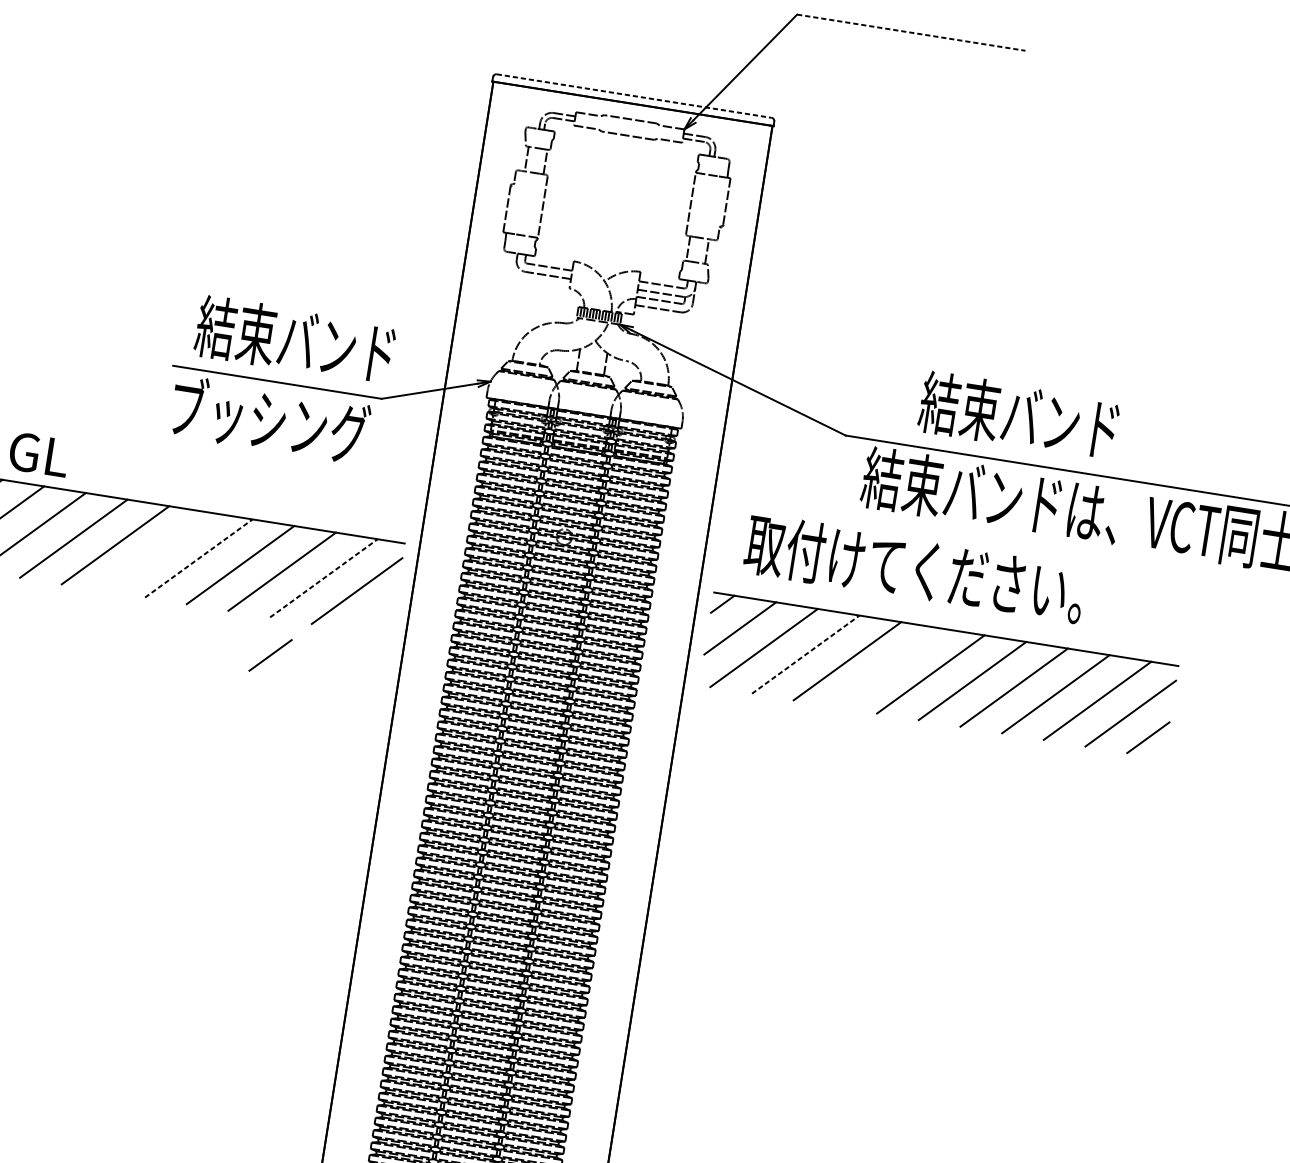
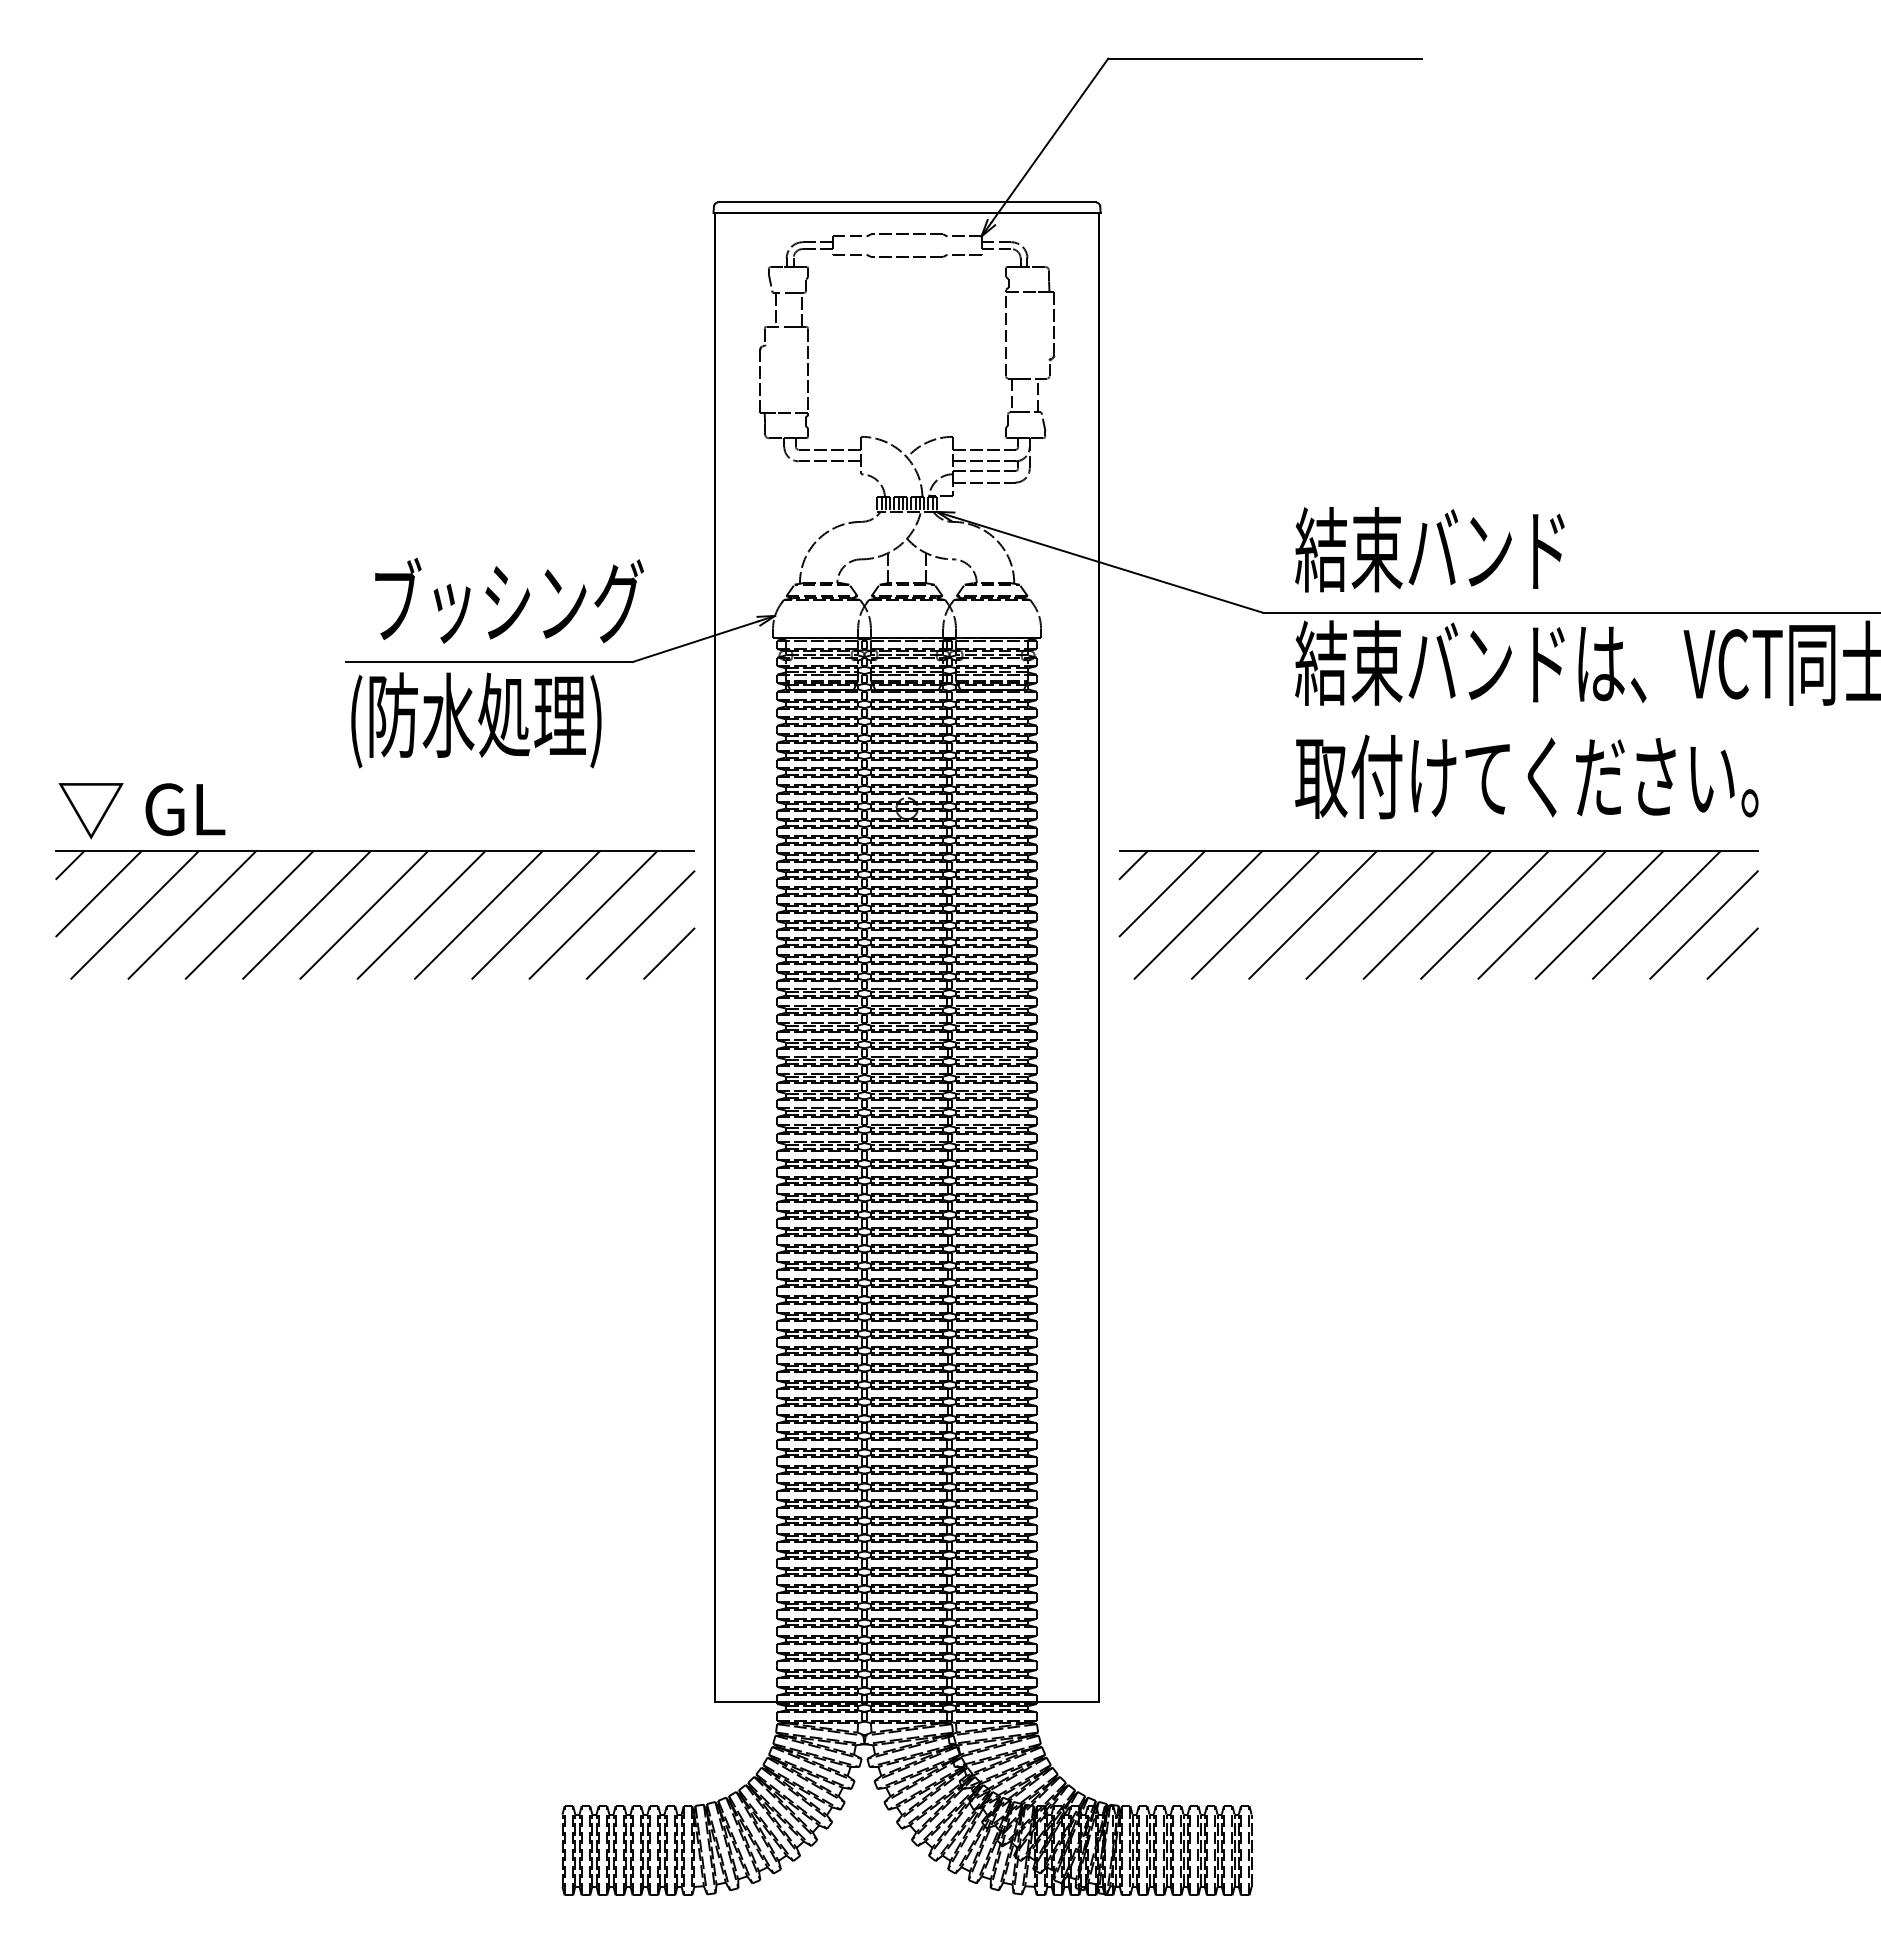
line: (911, 32) -> (1265, 58), dashed -> solid
line: (634, 96) -> (907, 202), dashed -> solid
text: (296, 339) -> (506, 600), 結束バンド -> ブッシング
text: (1018, 415) -> (1429, 549), moved
text: (268, 423) -> (486, 719), ブッシング -> (防水処理)
line: (157, 551) -> (364, 914), added
line: (198, 558) -> (421, 914), dashed -> solid
text: (914, 568) -> (1526, 776), moved
line: (324, 577) -> (593, 914), dashed -> solid
line: (806, 654) -> (1256, 914), dashed -> solid
line: (270, 655) -> (669, 953), moved
line: (889, 667) -> (1370, 914), added

